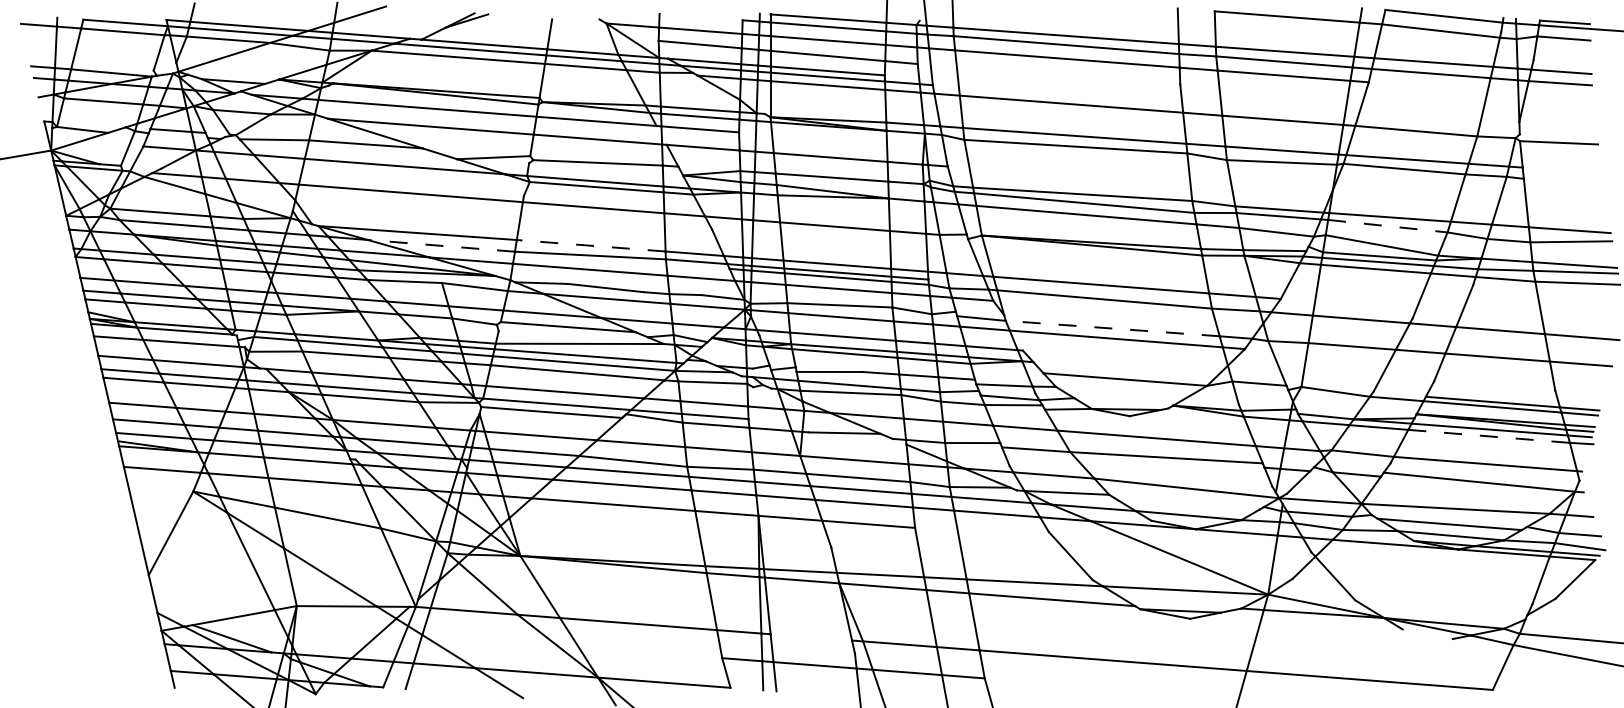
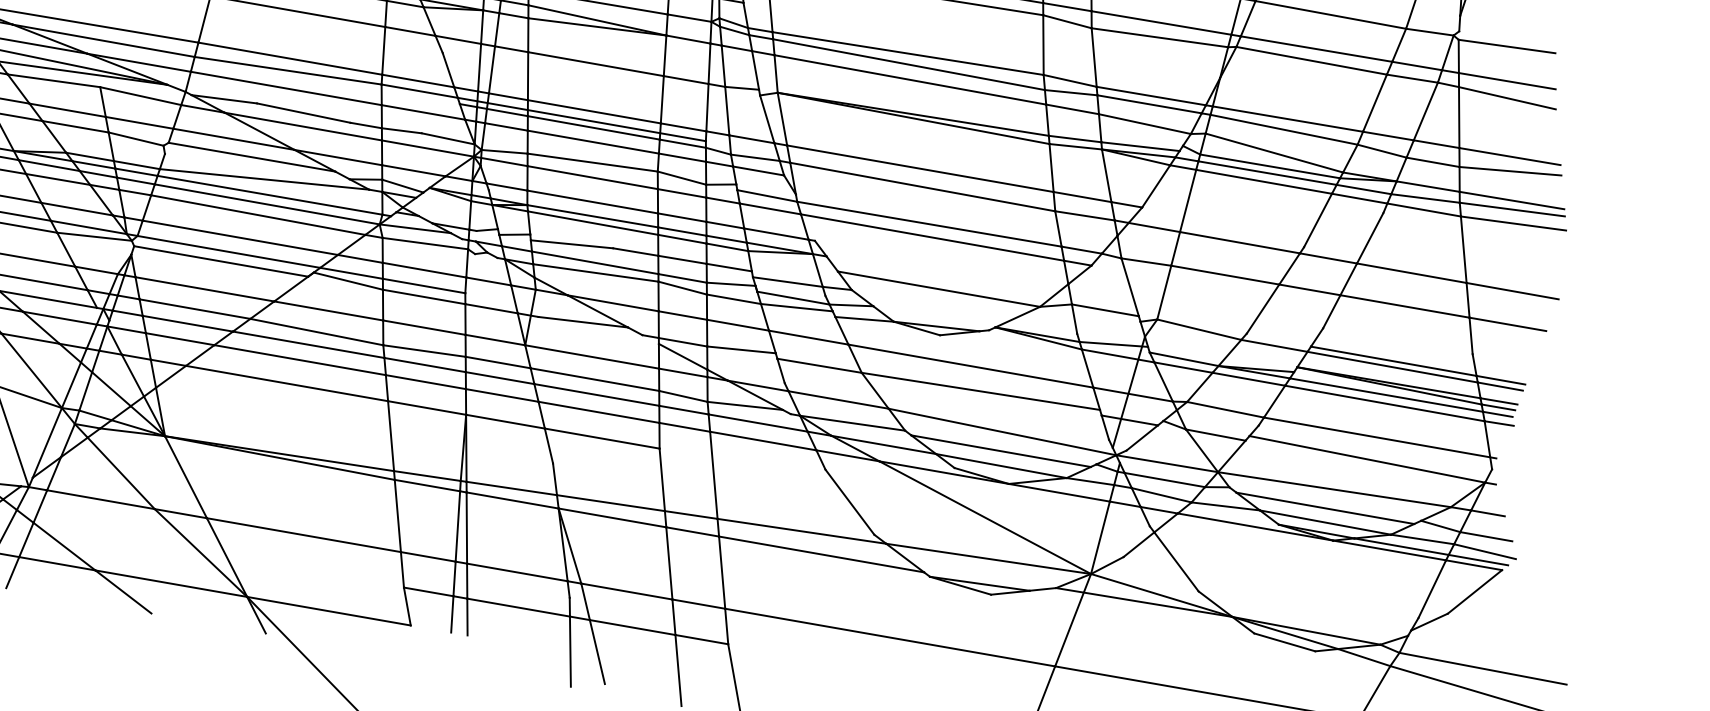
line: (1561, 170) -> (1506, 81), added
line: (1562, 183) -> (1506, 97), added
line: (1388, 226) -> (1284, 130), dashed -> solid
line: (441, 245) -> (104, 40), dashed -> solid
line: (591, 245) -> (290, 58), dashed -> solid
line: (1112, 328) -> (929, 224), dashed -> solid
line: (1489, 436) -> (1385, 403), dashed -> solid
line: (1186, 503) -> (1000, 450), added
line: (1427, 634) -> (1284, 642), added
line: (811, 637) -> (517, 572), added

